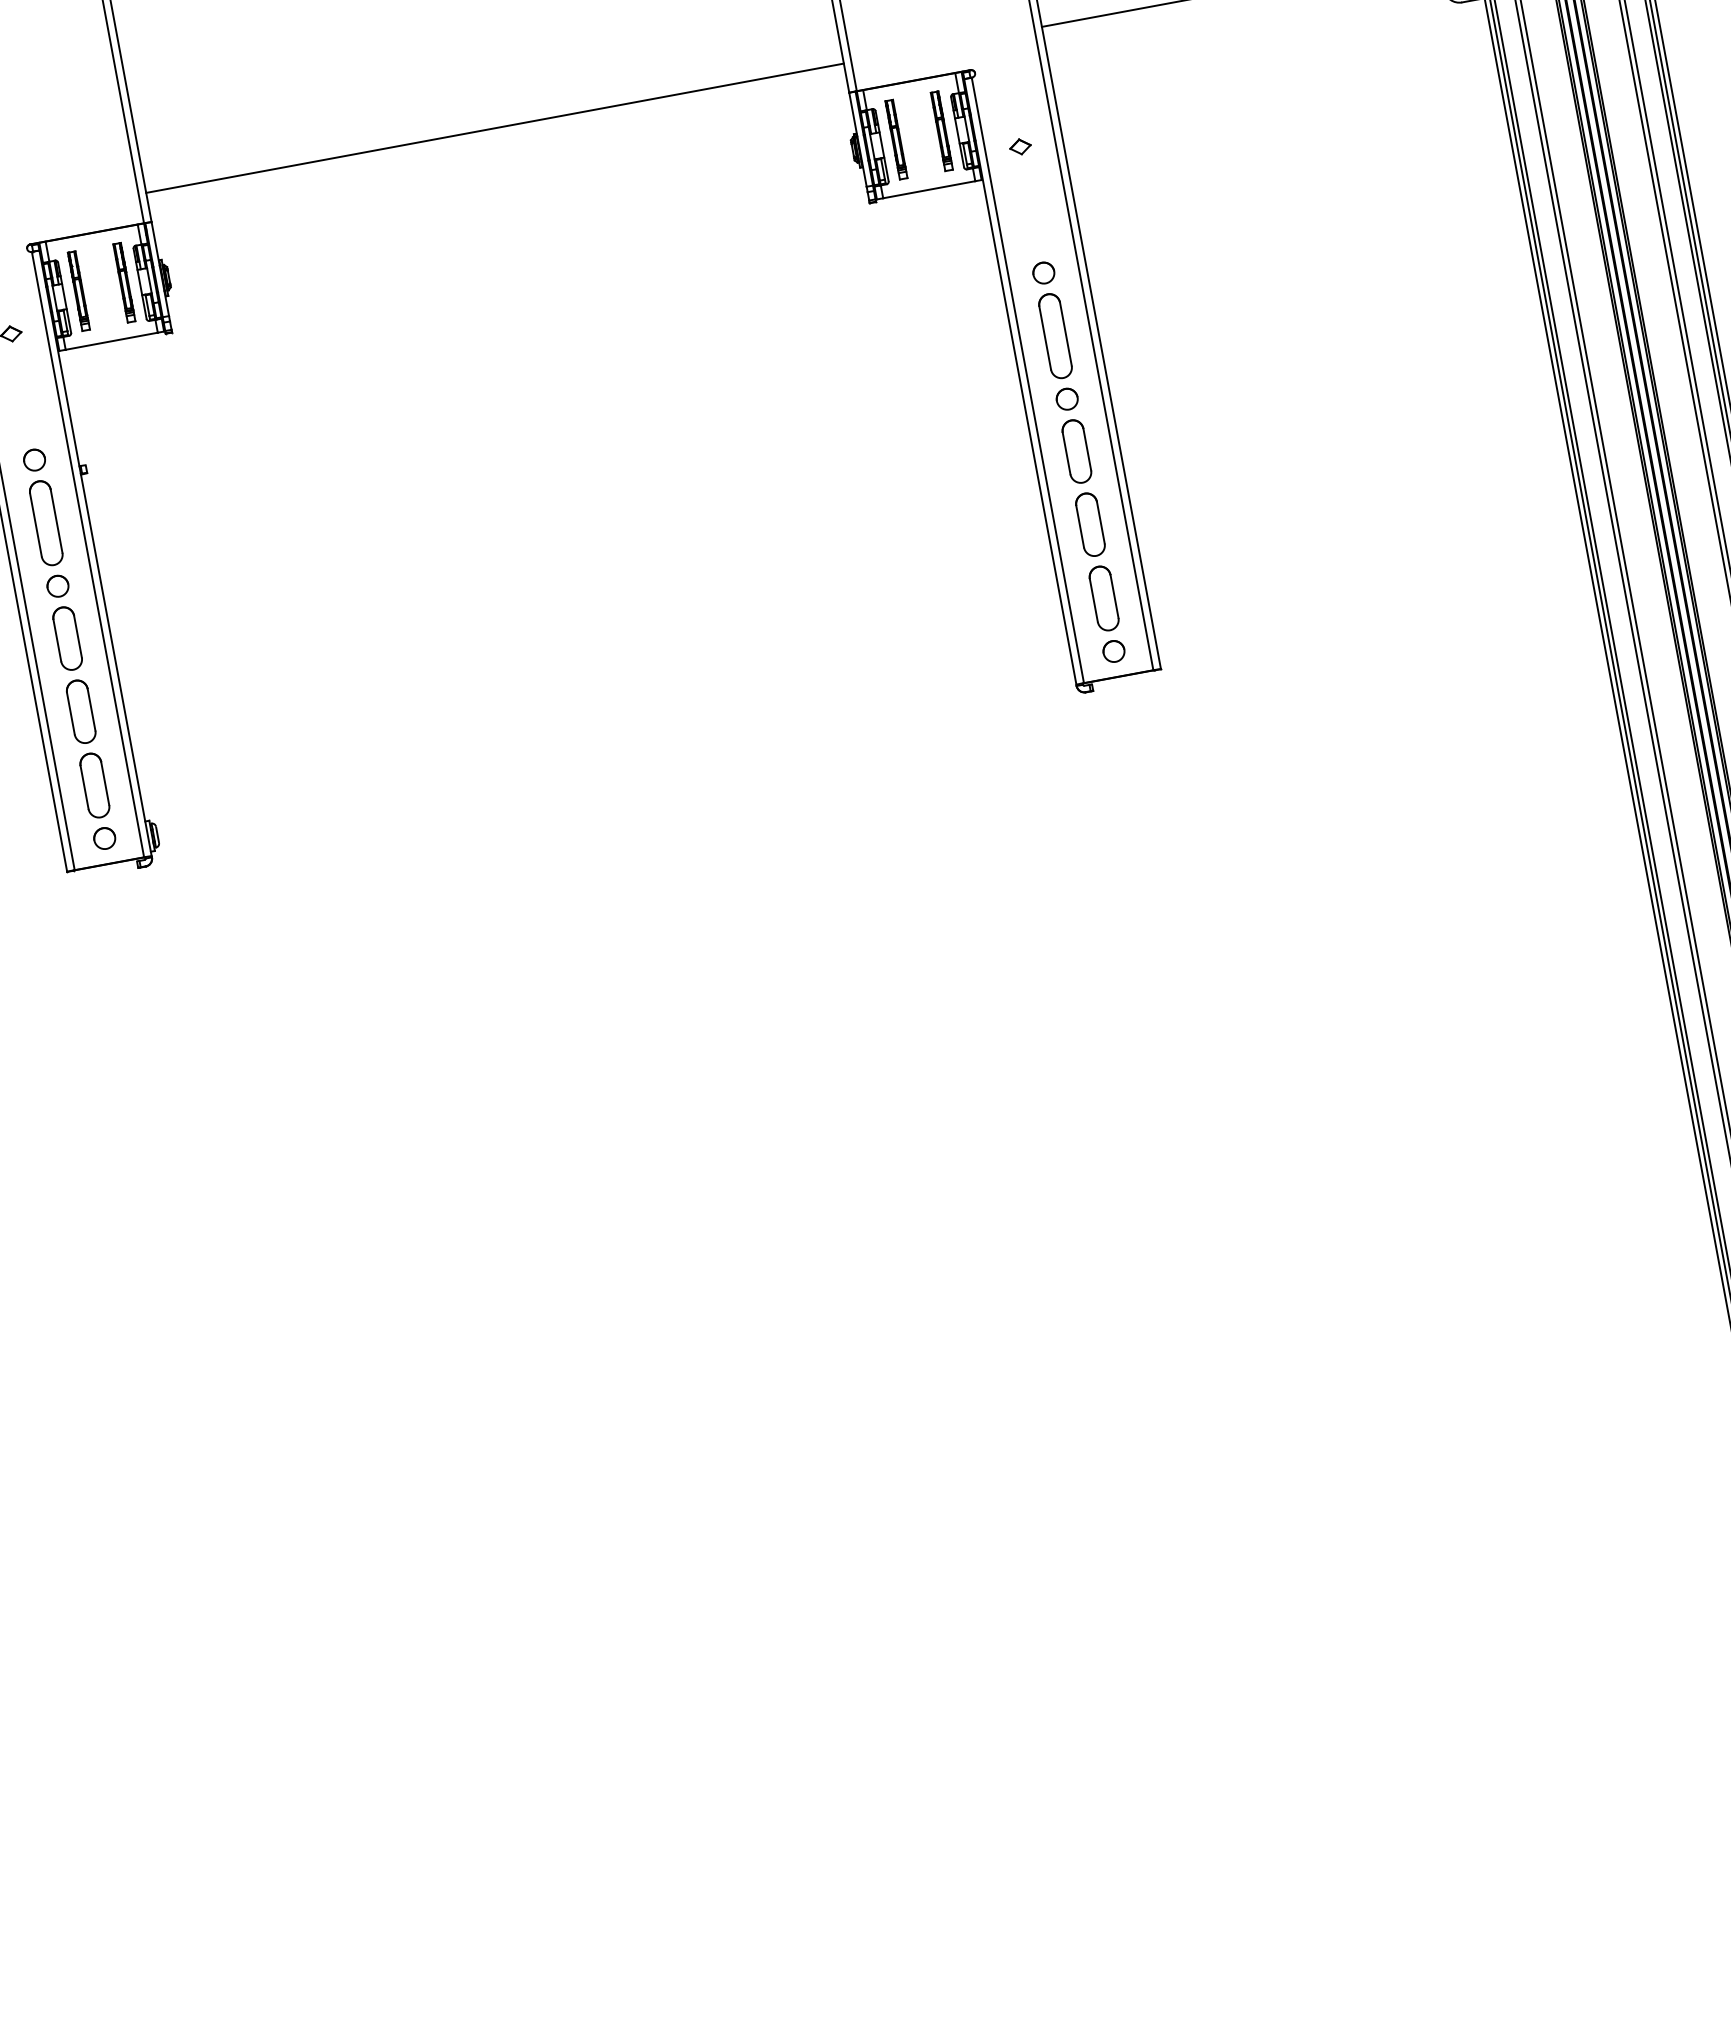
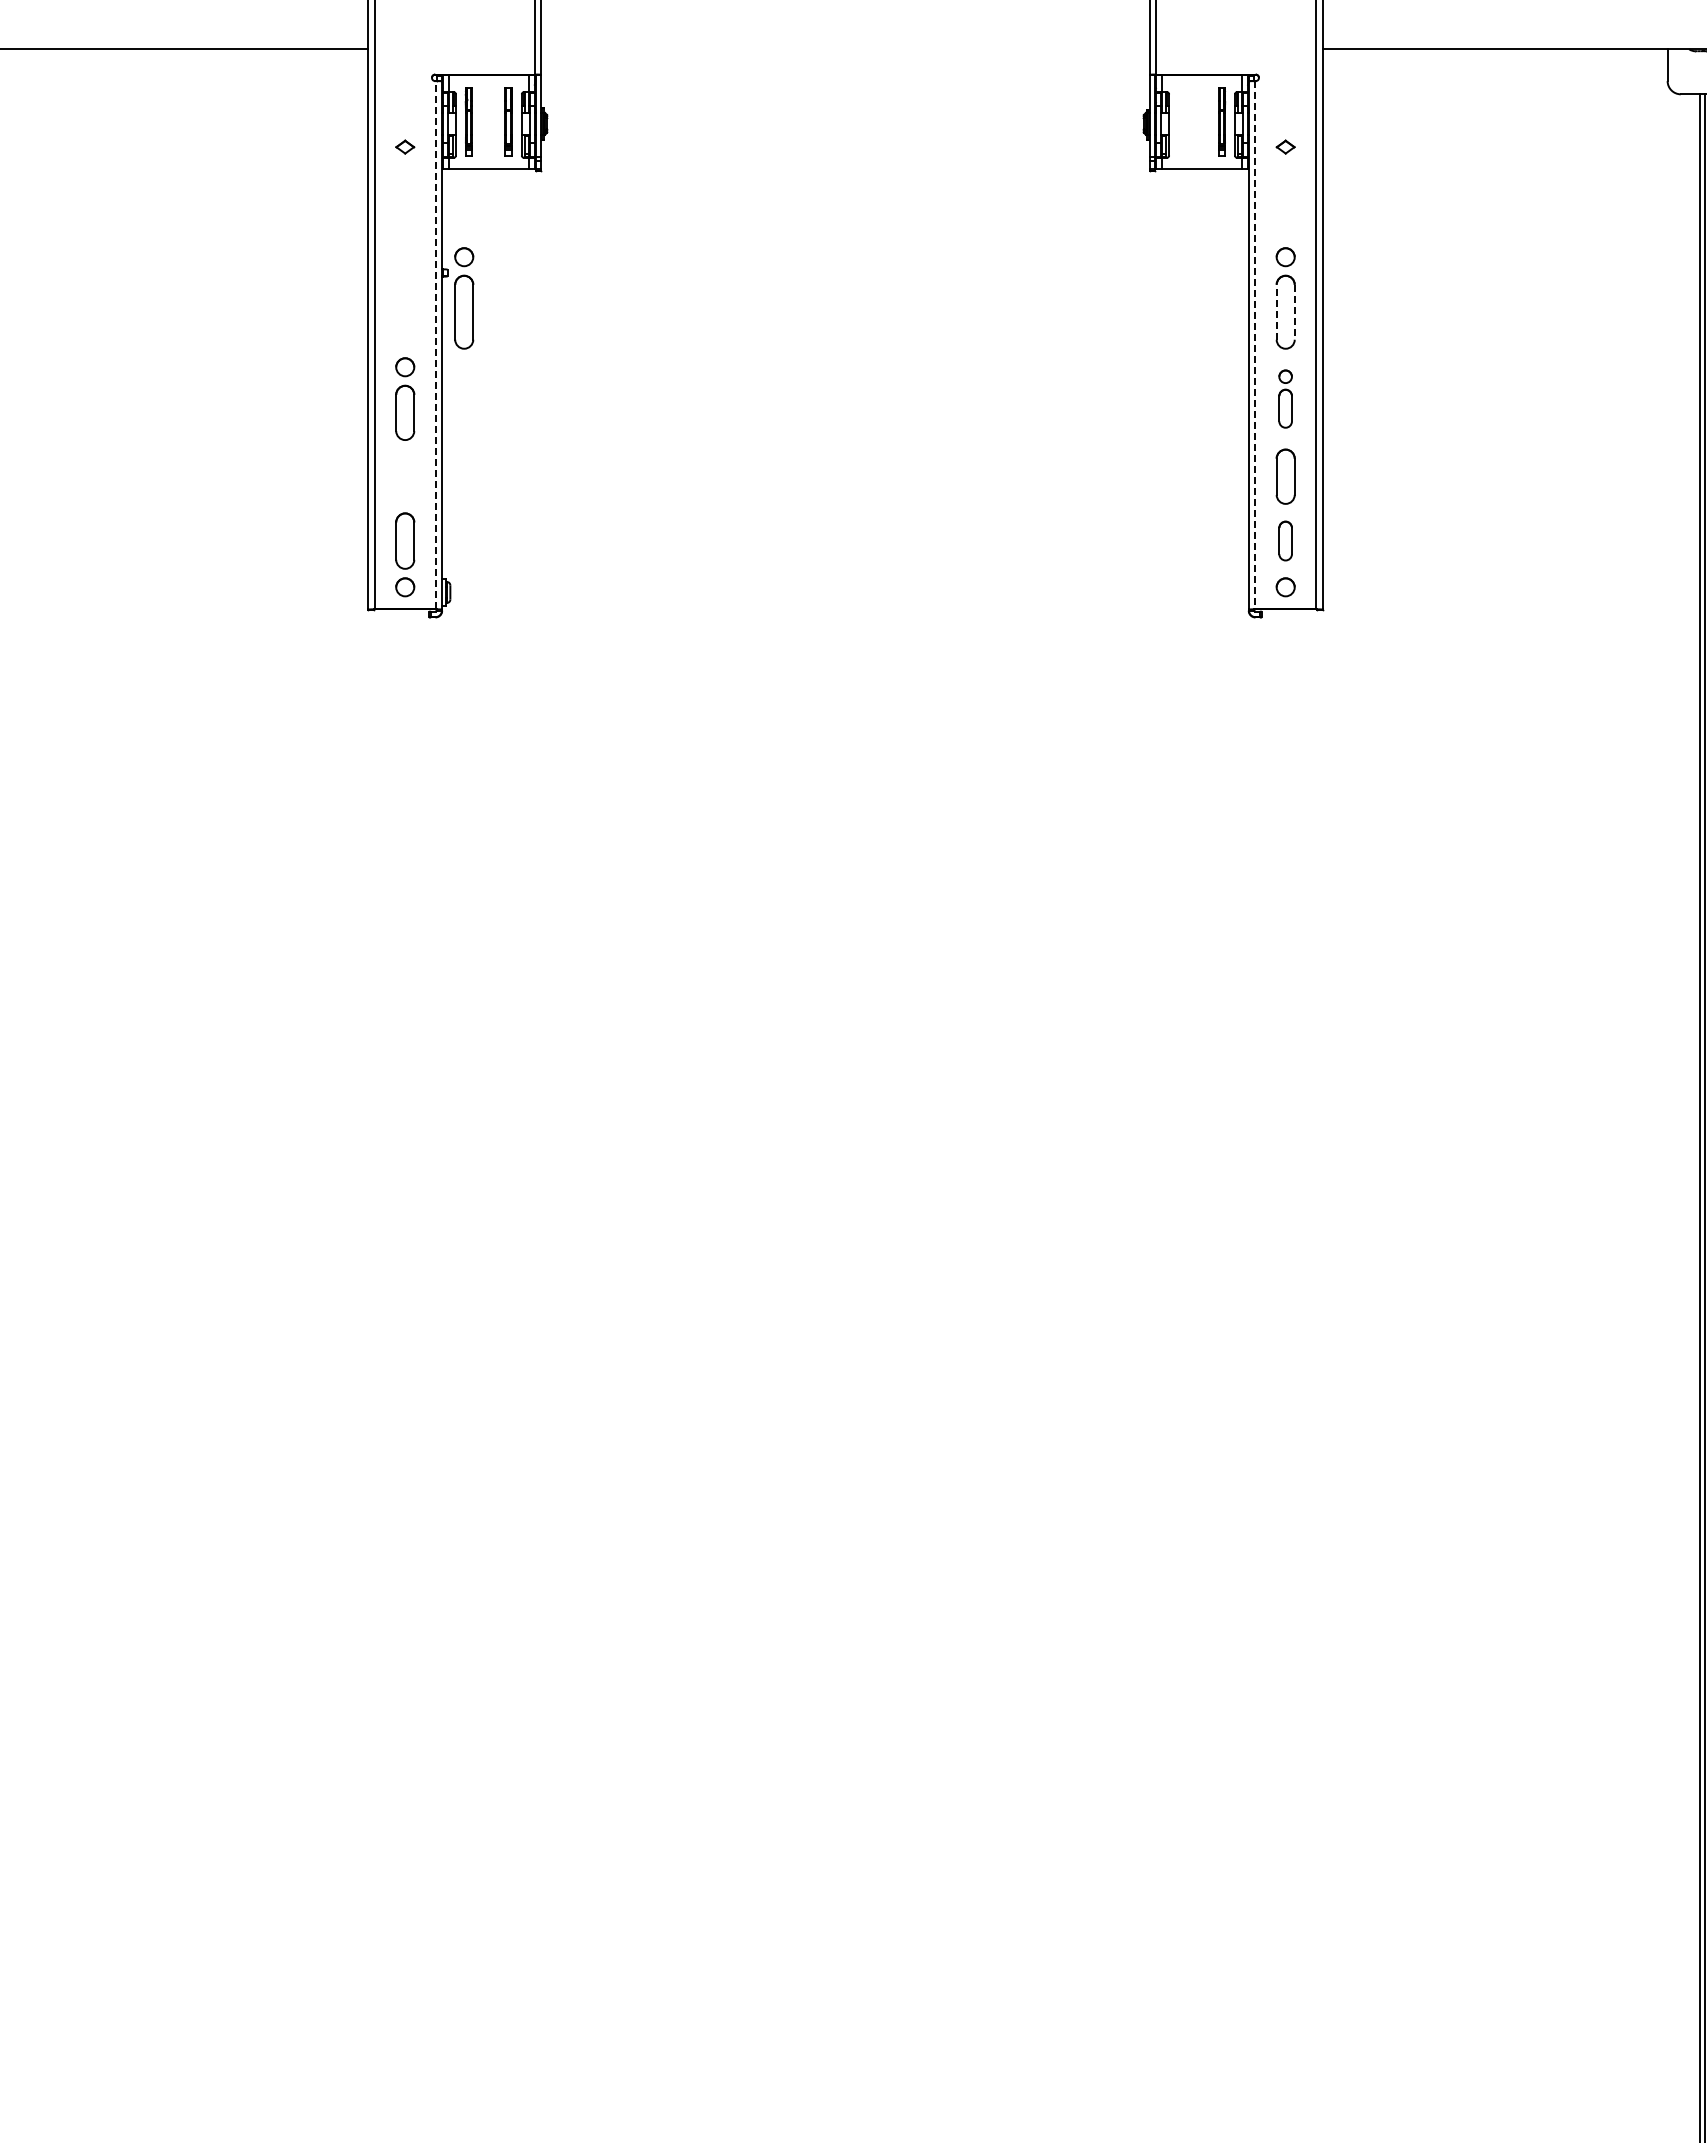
line: (495, 128) -> (845, 49), removed
part: (896, 139) -> (1182, 121), removed
line: (1065, 334) -> (1294, 312), solid -> dashed
line: (1044, 337) -> (1276, 311), solid -> dashed
line: (1027, 380) -> (1255, 345), solid -> dashed
part: (1073, 435) -> (1285, 398), size x0.7
part: (43, 507) -> (464, 298), moved
line: (87, 553) -> (435, 344), solid -> dashed
part: (1103, 597) -> (1285, 540), size x0.7
part: (81, 711) -> (405, 476), removed

